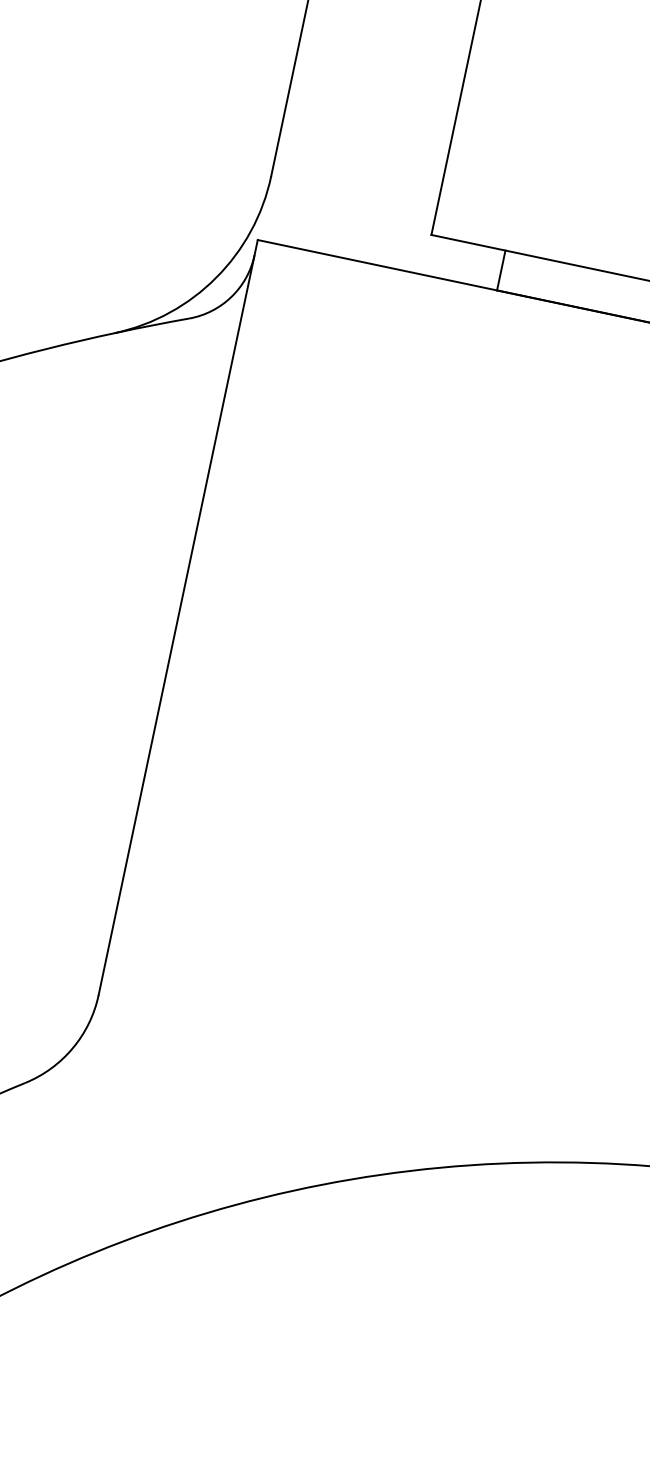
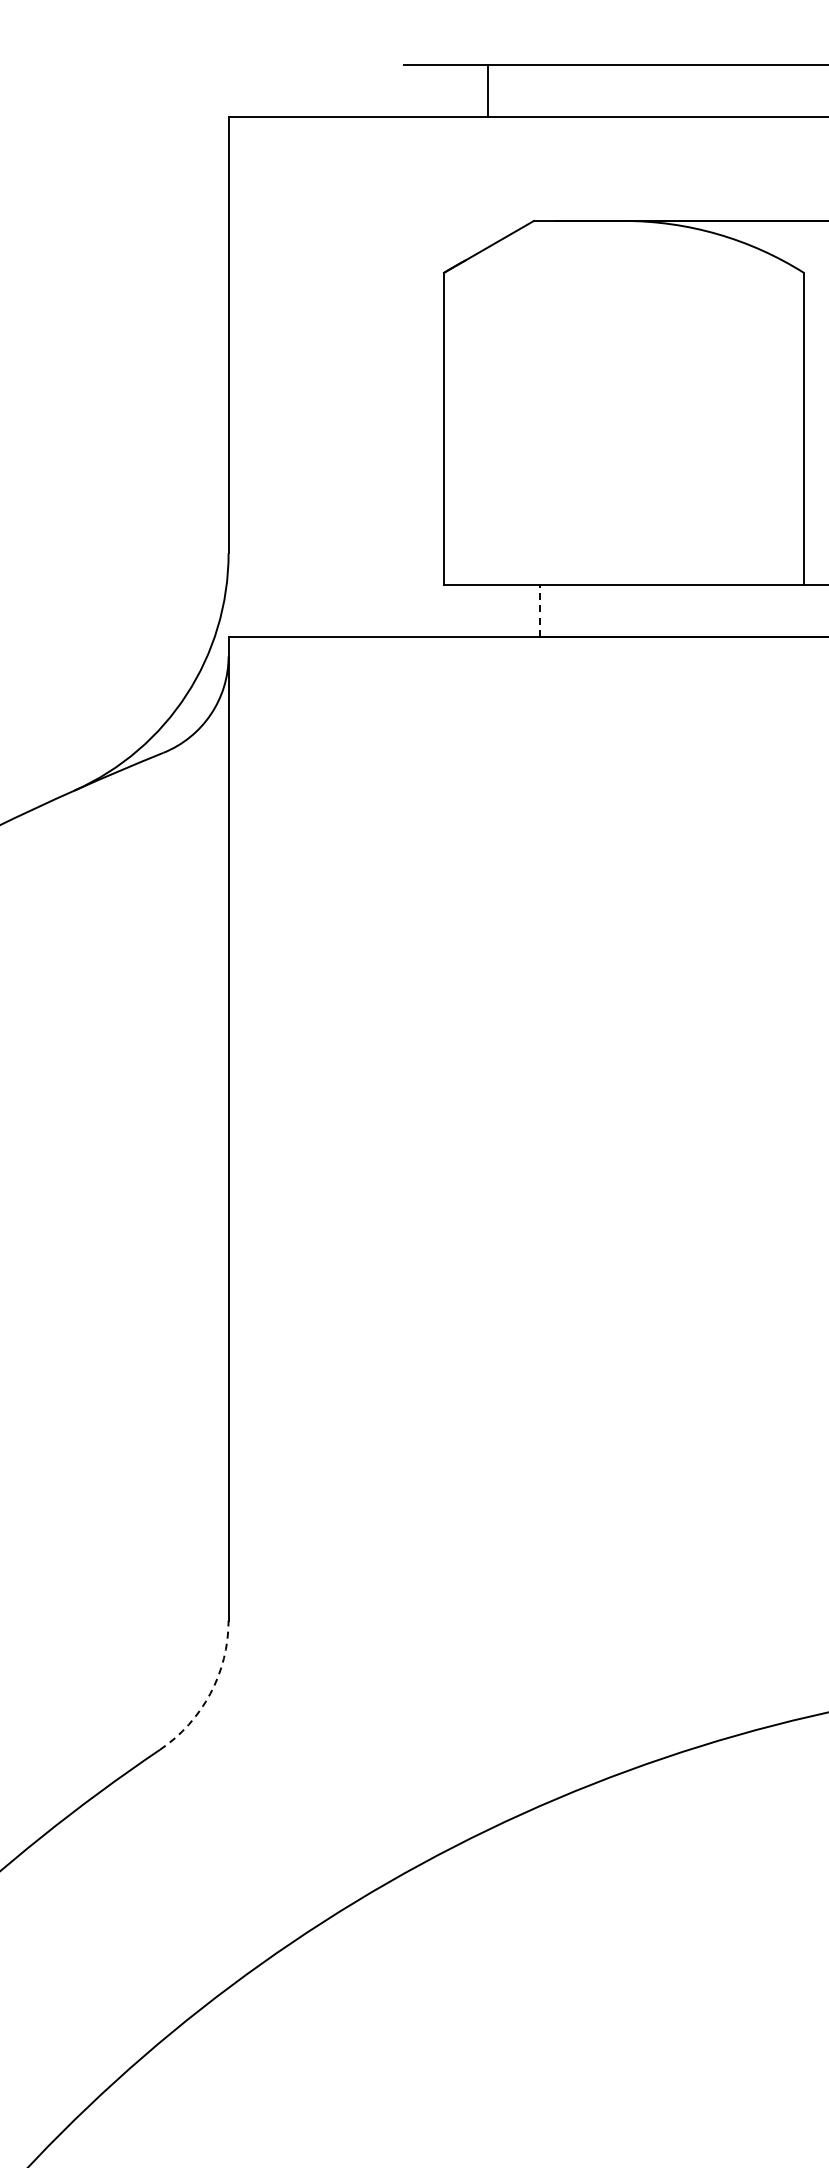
line: (501, 270) -> (540, 610), solid -> dashed
arc: (73, 1048) -> (210, 1693), solid -> dashed

